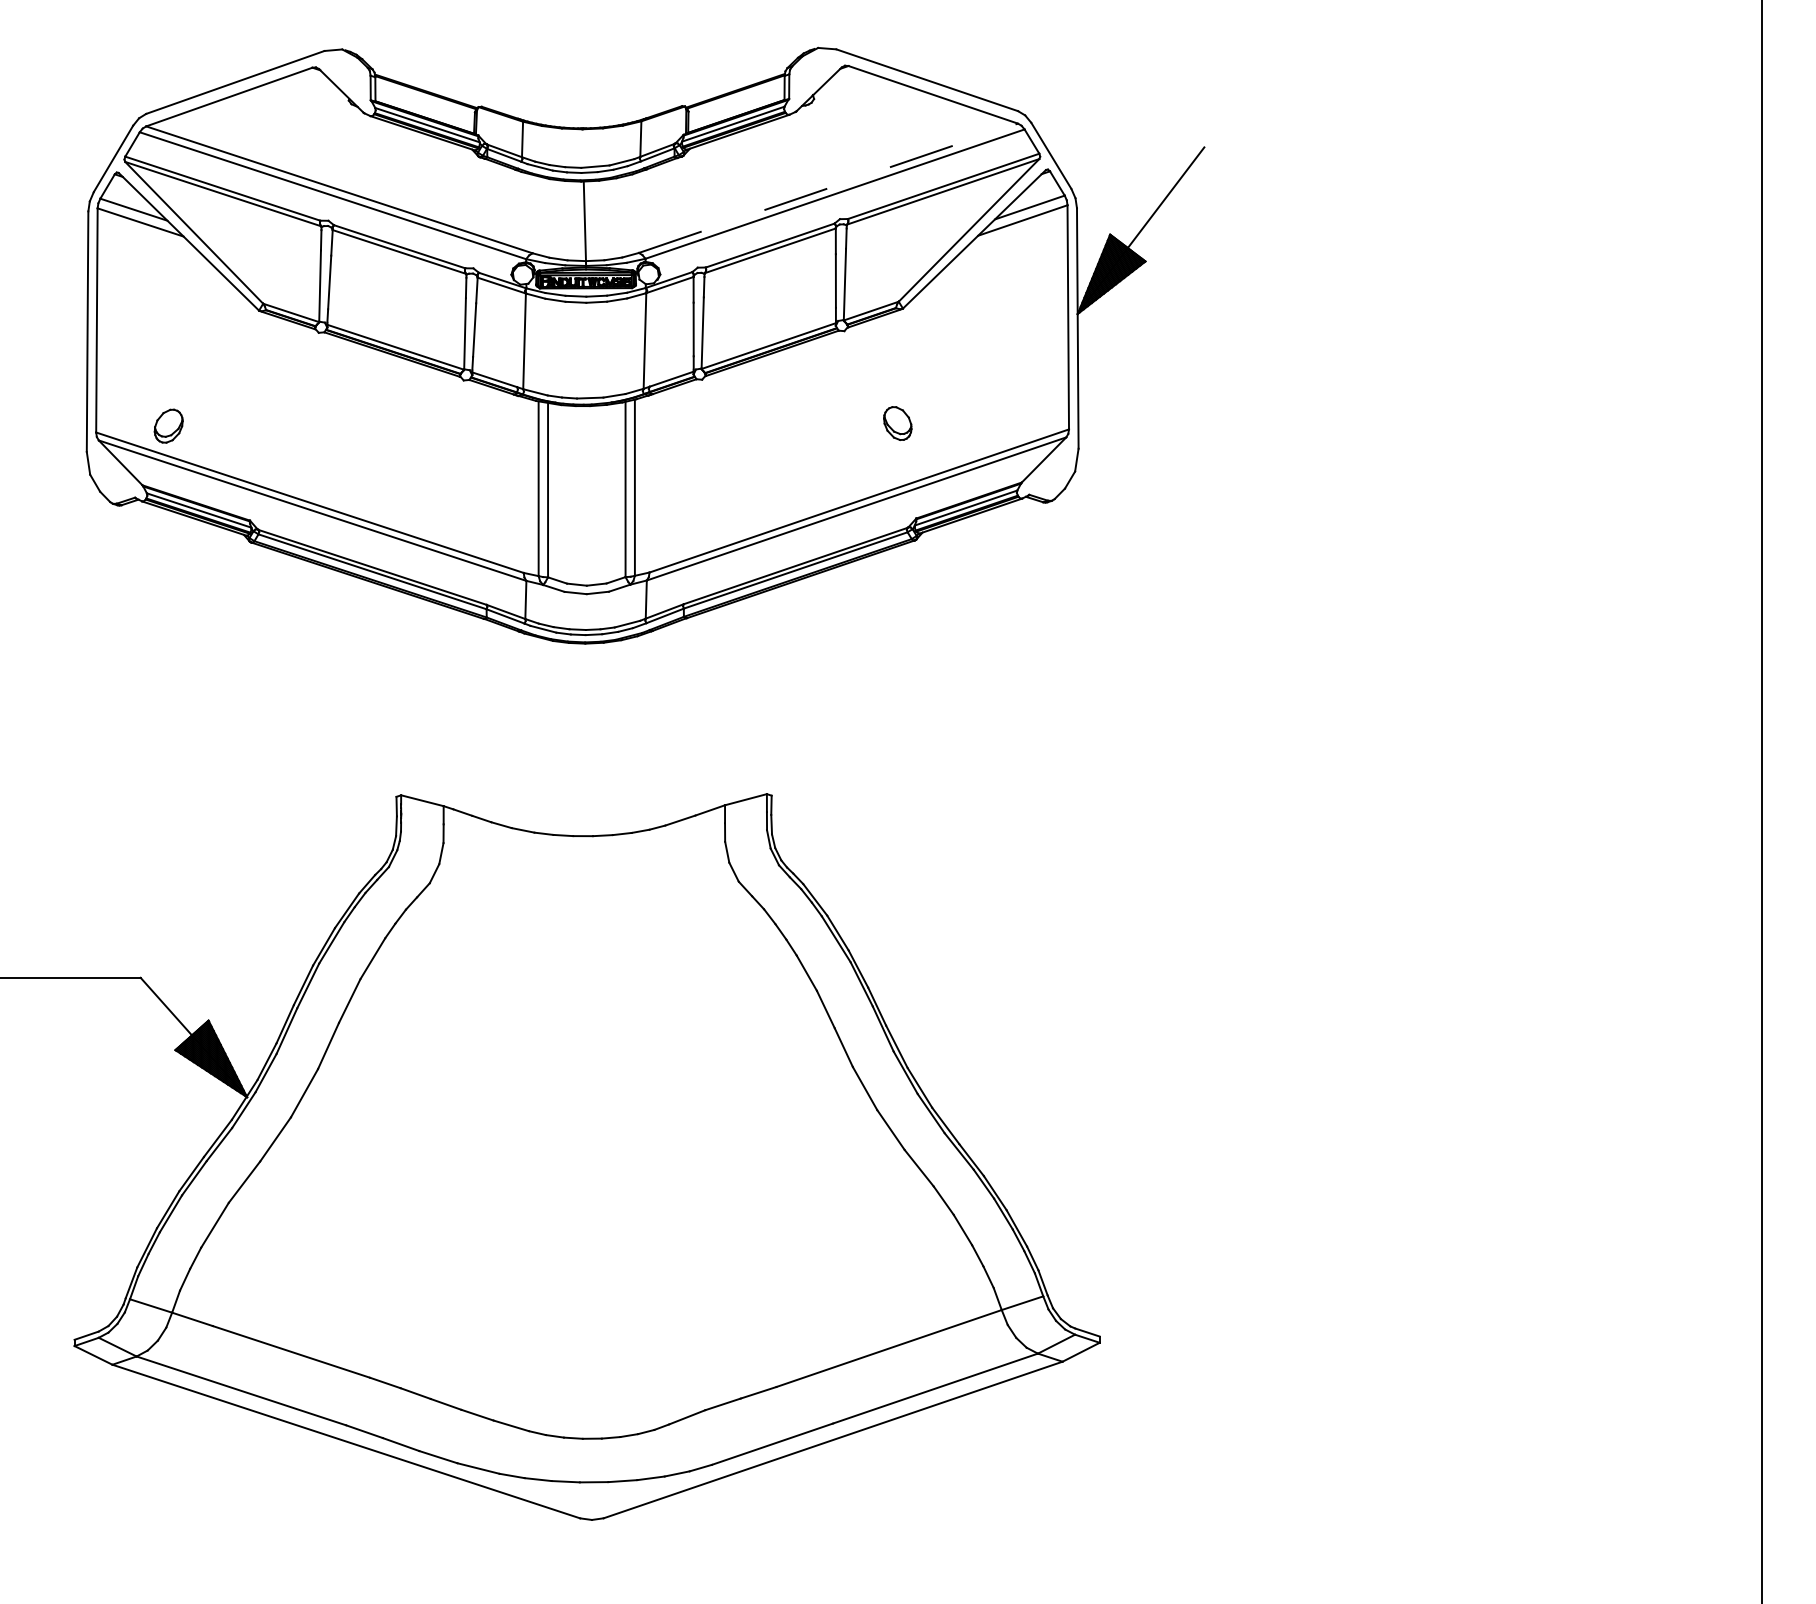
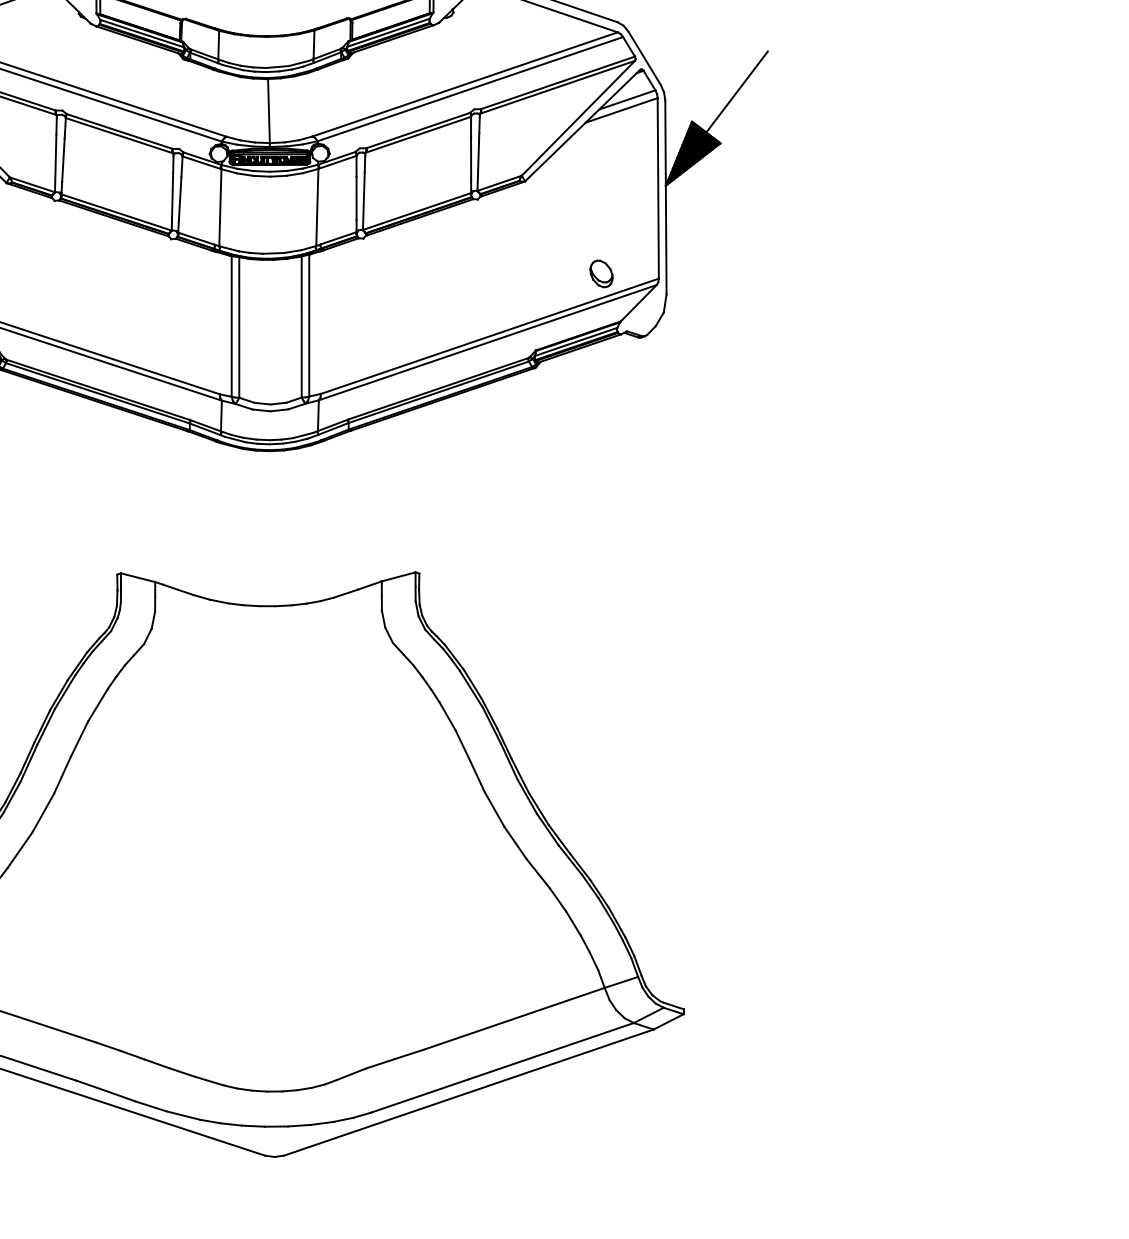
line: (828, 188) -> (465, 84), dashed -> solid
part: (897, 423) -> (601, 273), moved

